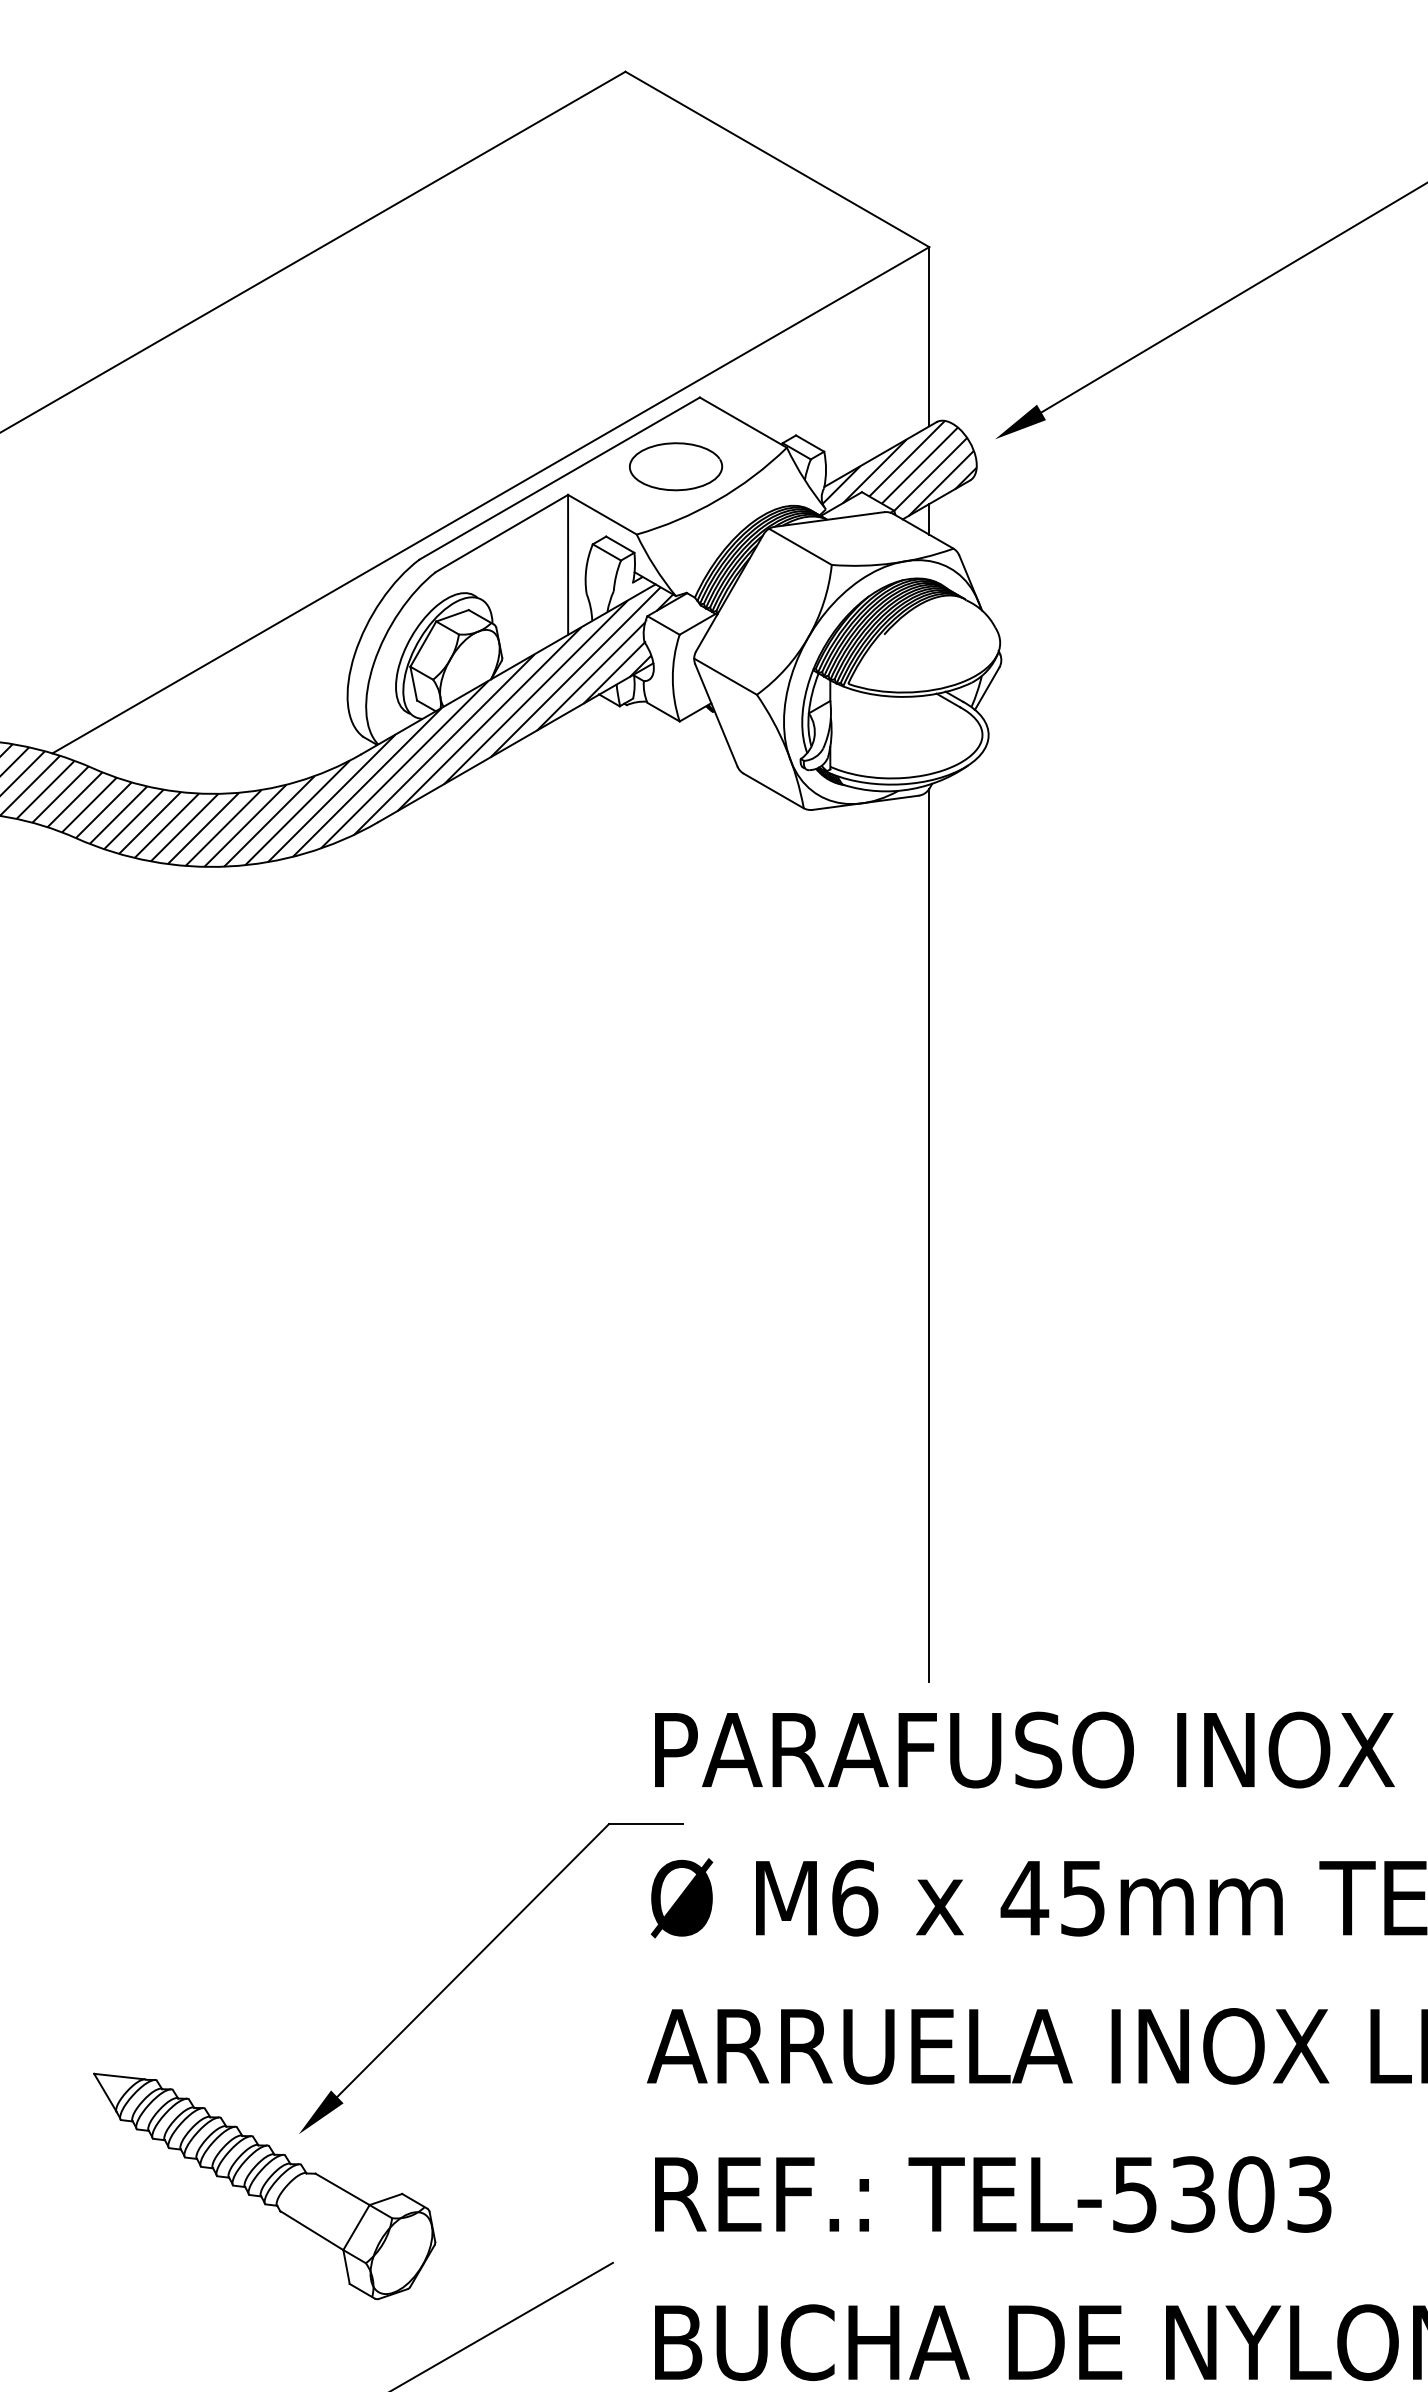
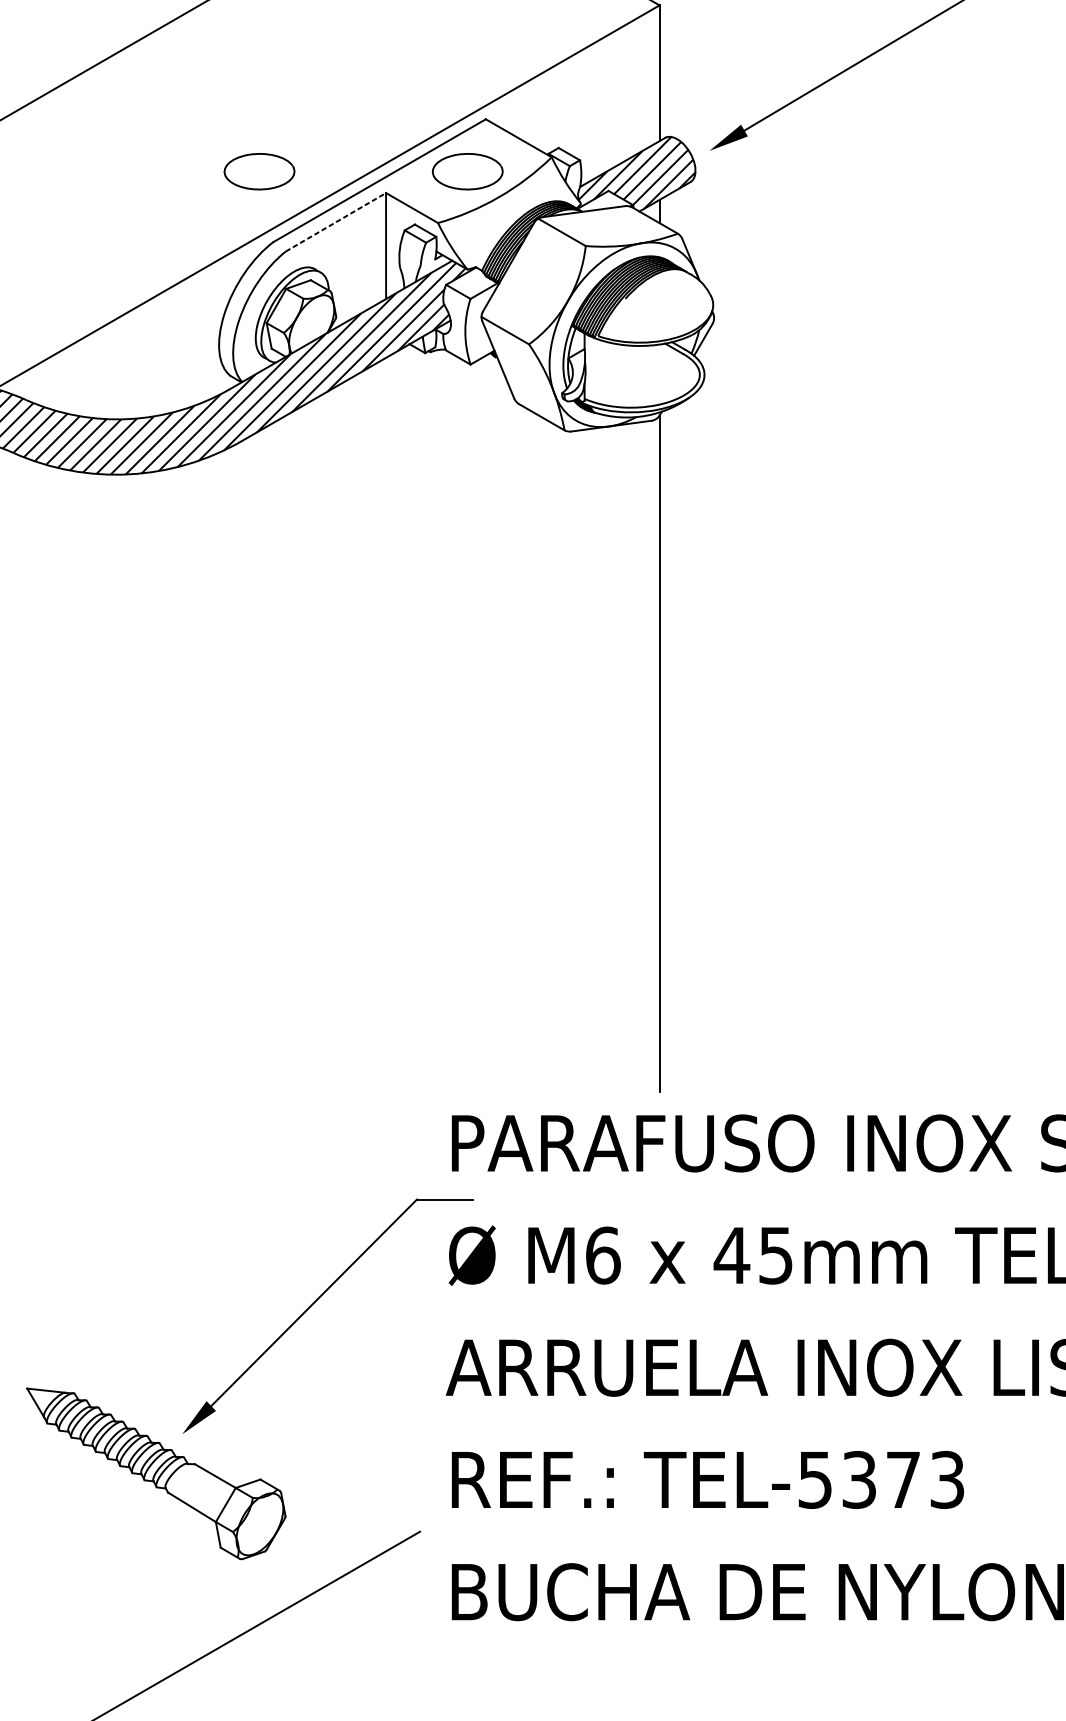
curve: (401, 444) -> (259, 154), added
line: (501, 533) -> (335, 222), solid -> dashed
text: (1251, 2194) -> (903, 1479), TEL-5303 -> TEL-5373

